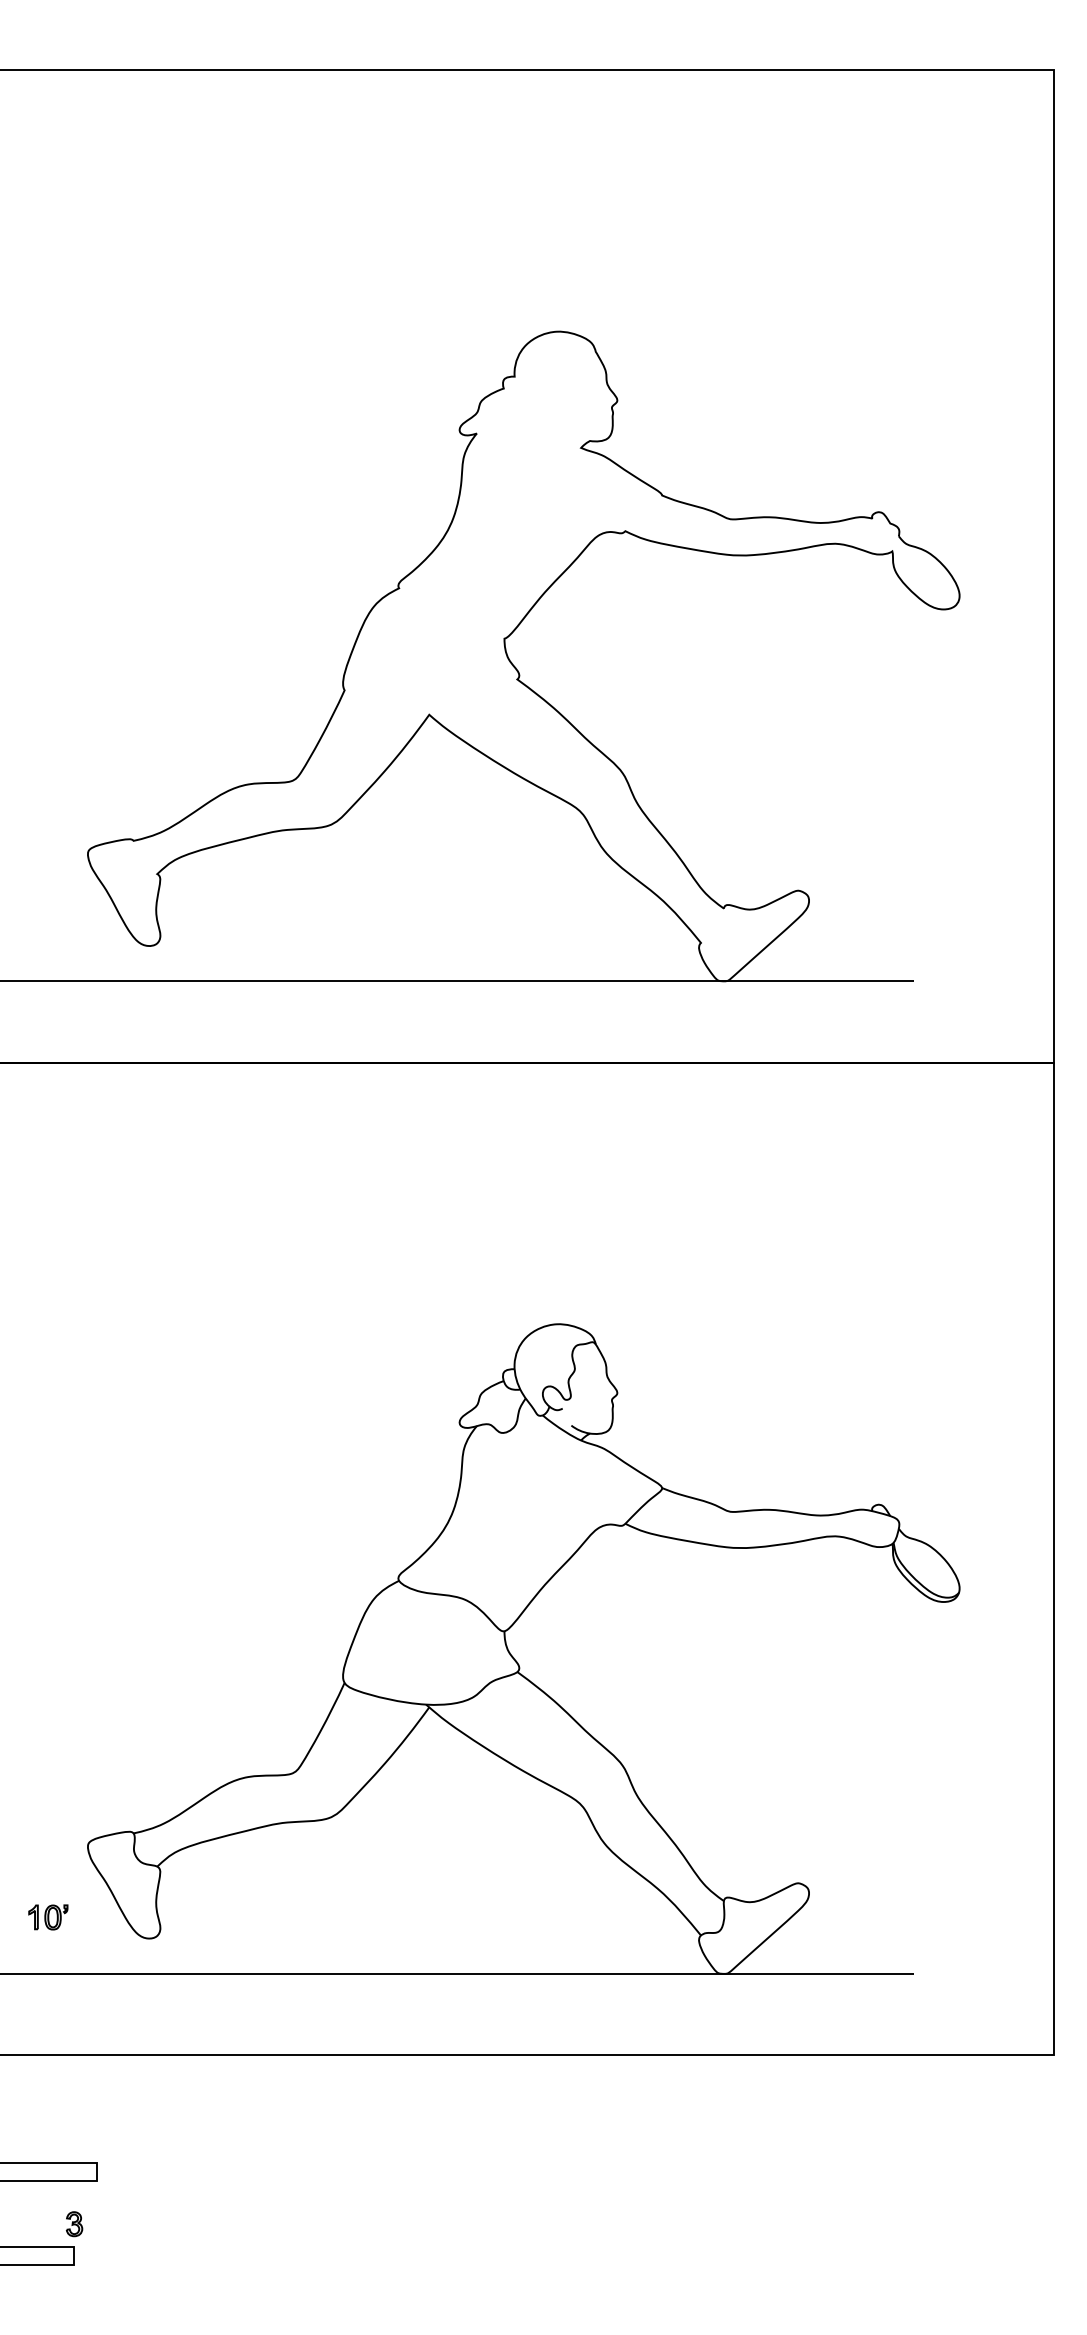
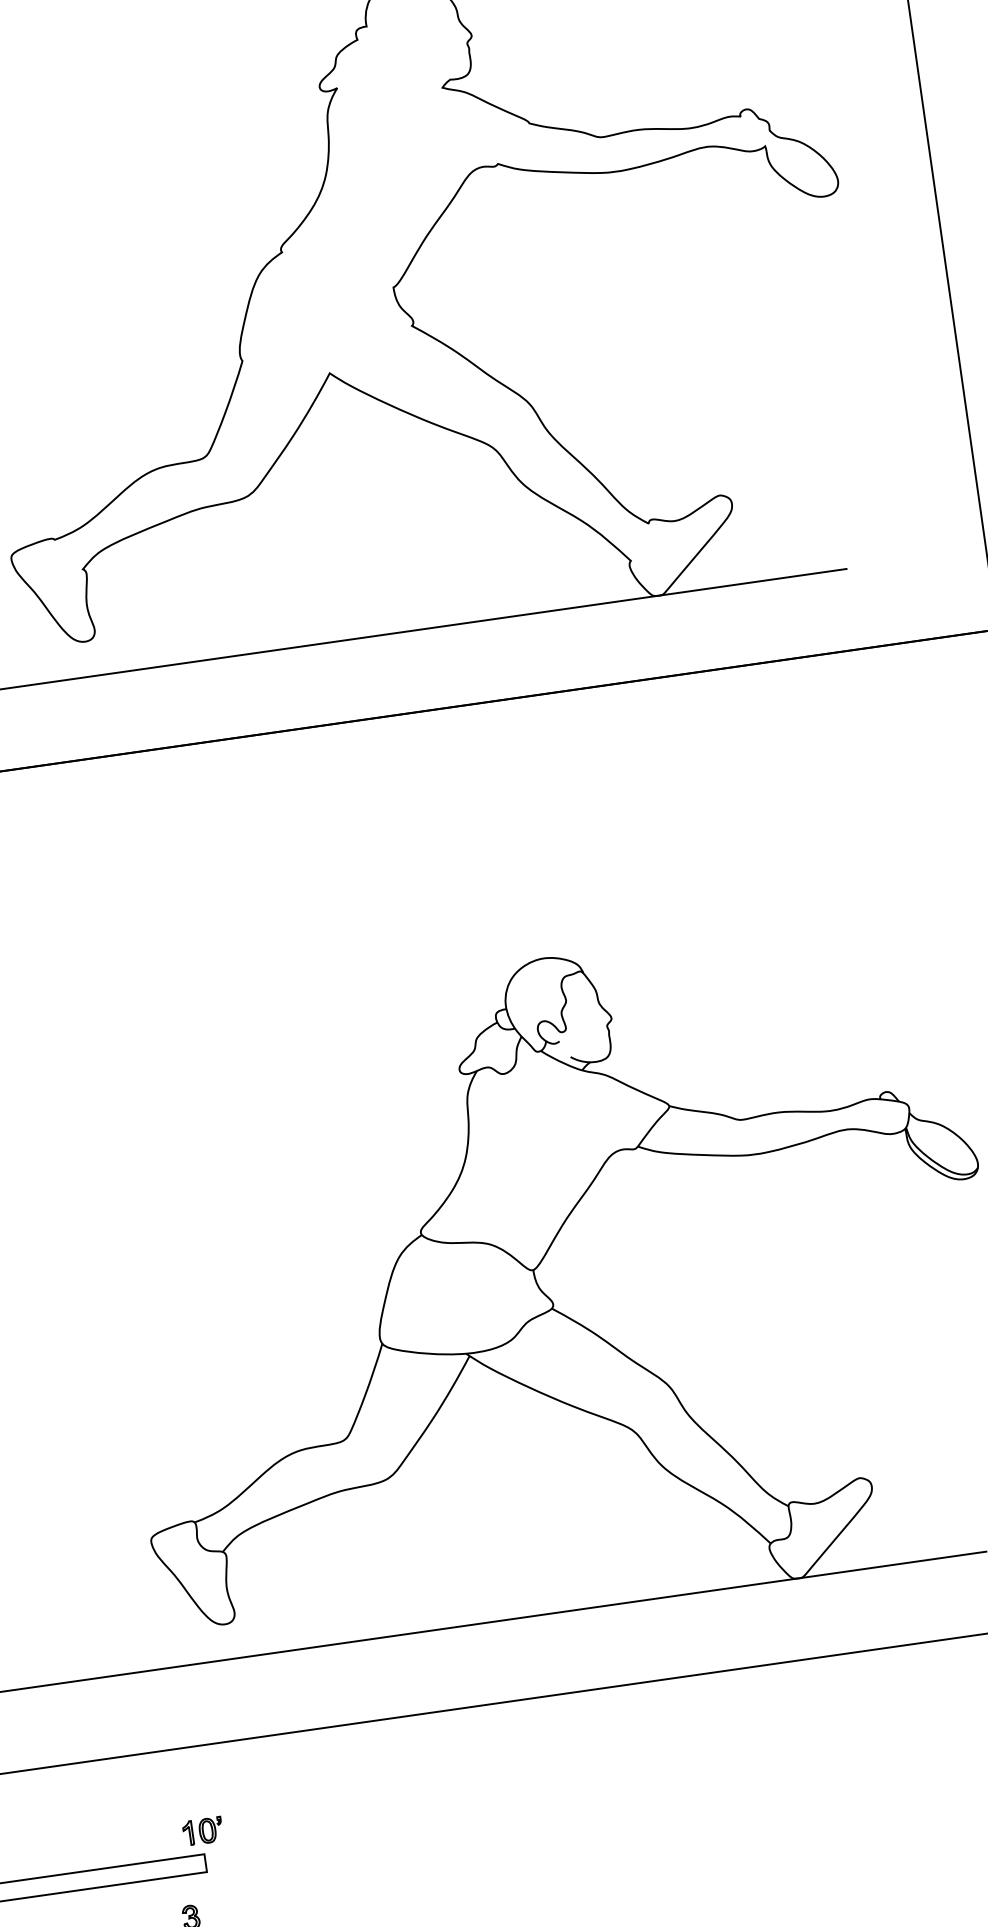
part: (48, 1917) -> (203, 1831), moved

